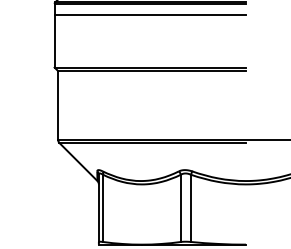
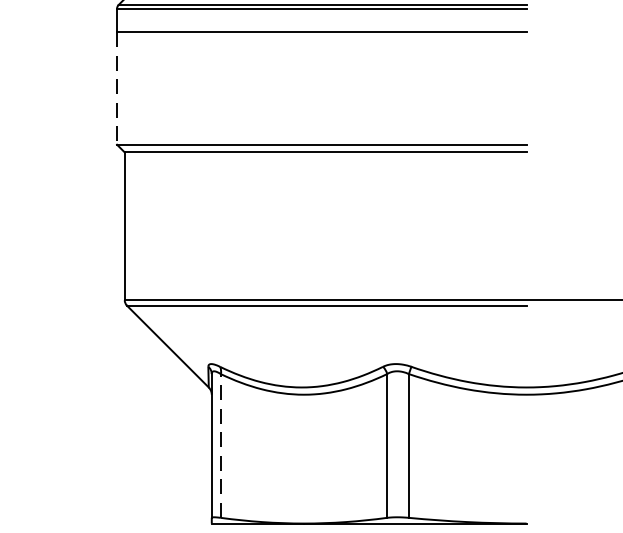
line: (54, 41) -> (116, 88), solid -> dashed
line: (103, 208) -> (221, 446), solid -> dashed

